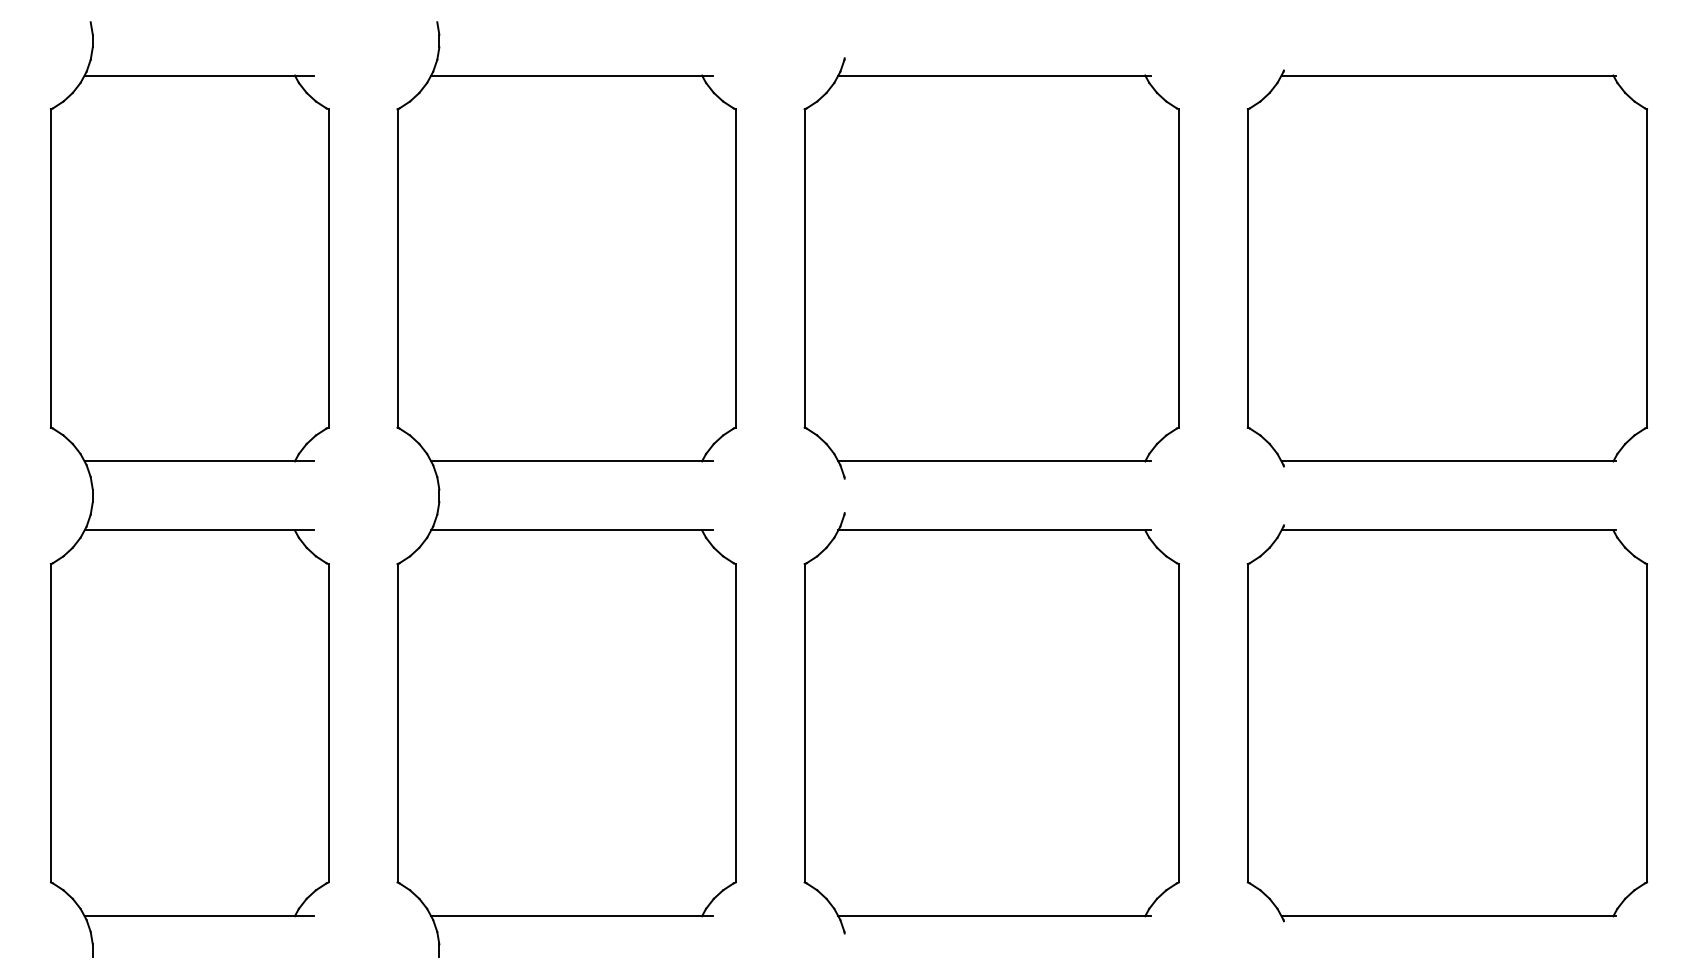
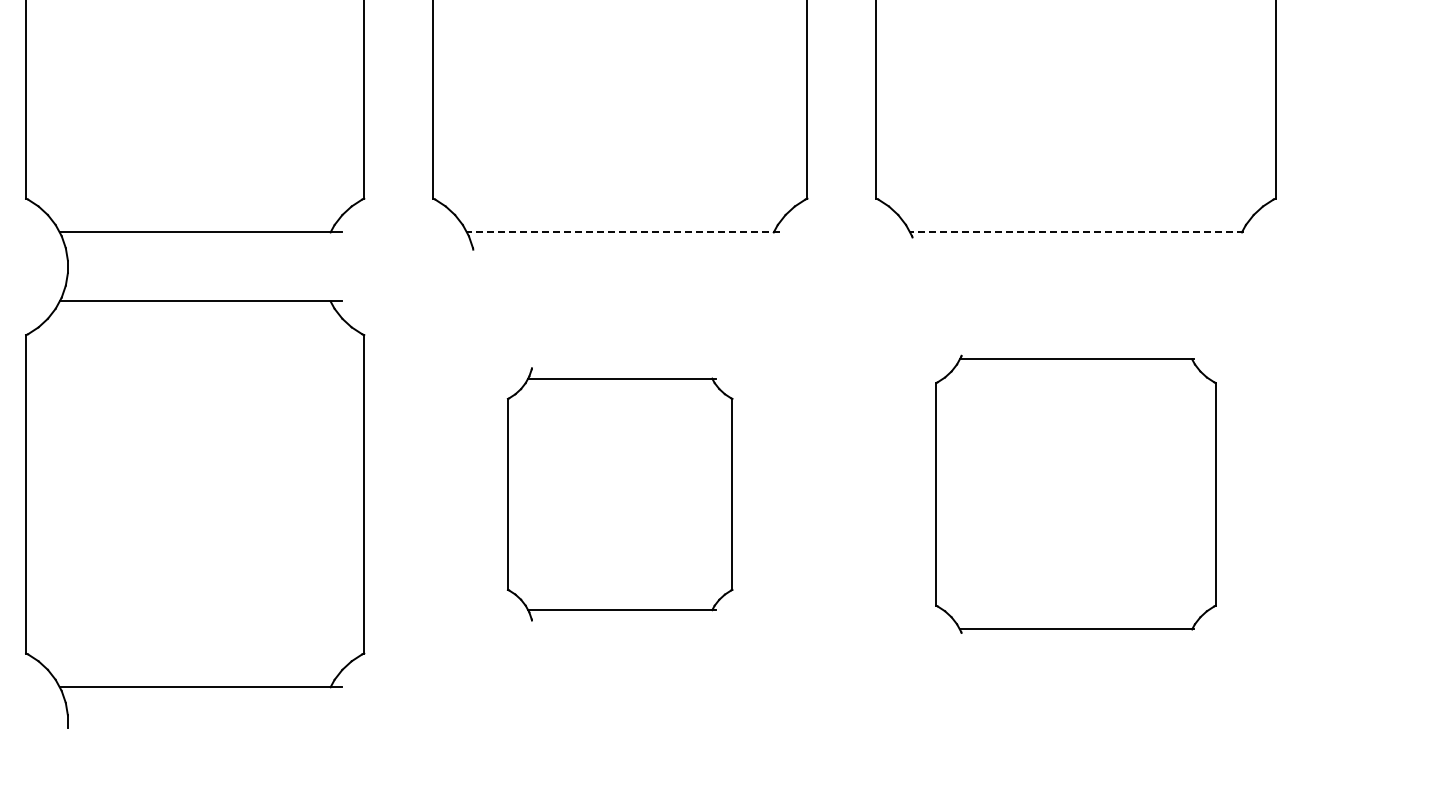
line: (994, 461) -> (623, 232), solid -> dashed
line: (1448, 461) -> (1077, 232), solid -> dashed
part: (991, 723) -> (620, 494), size x0.6
part: (1447, 723) -> (1076, 494), size x0.7

